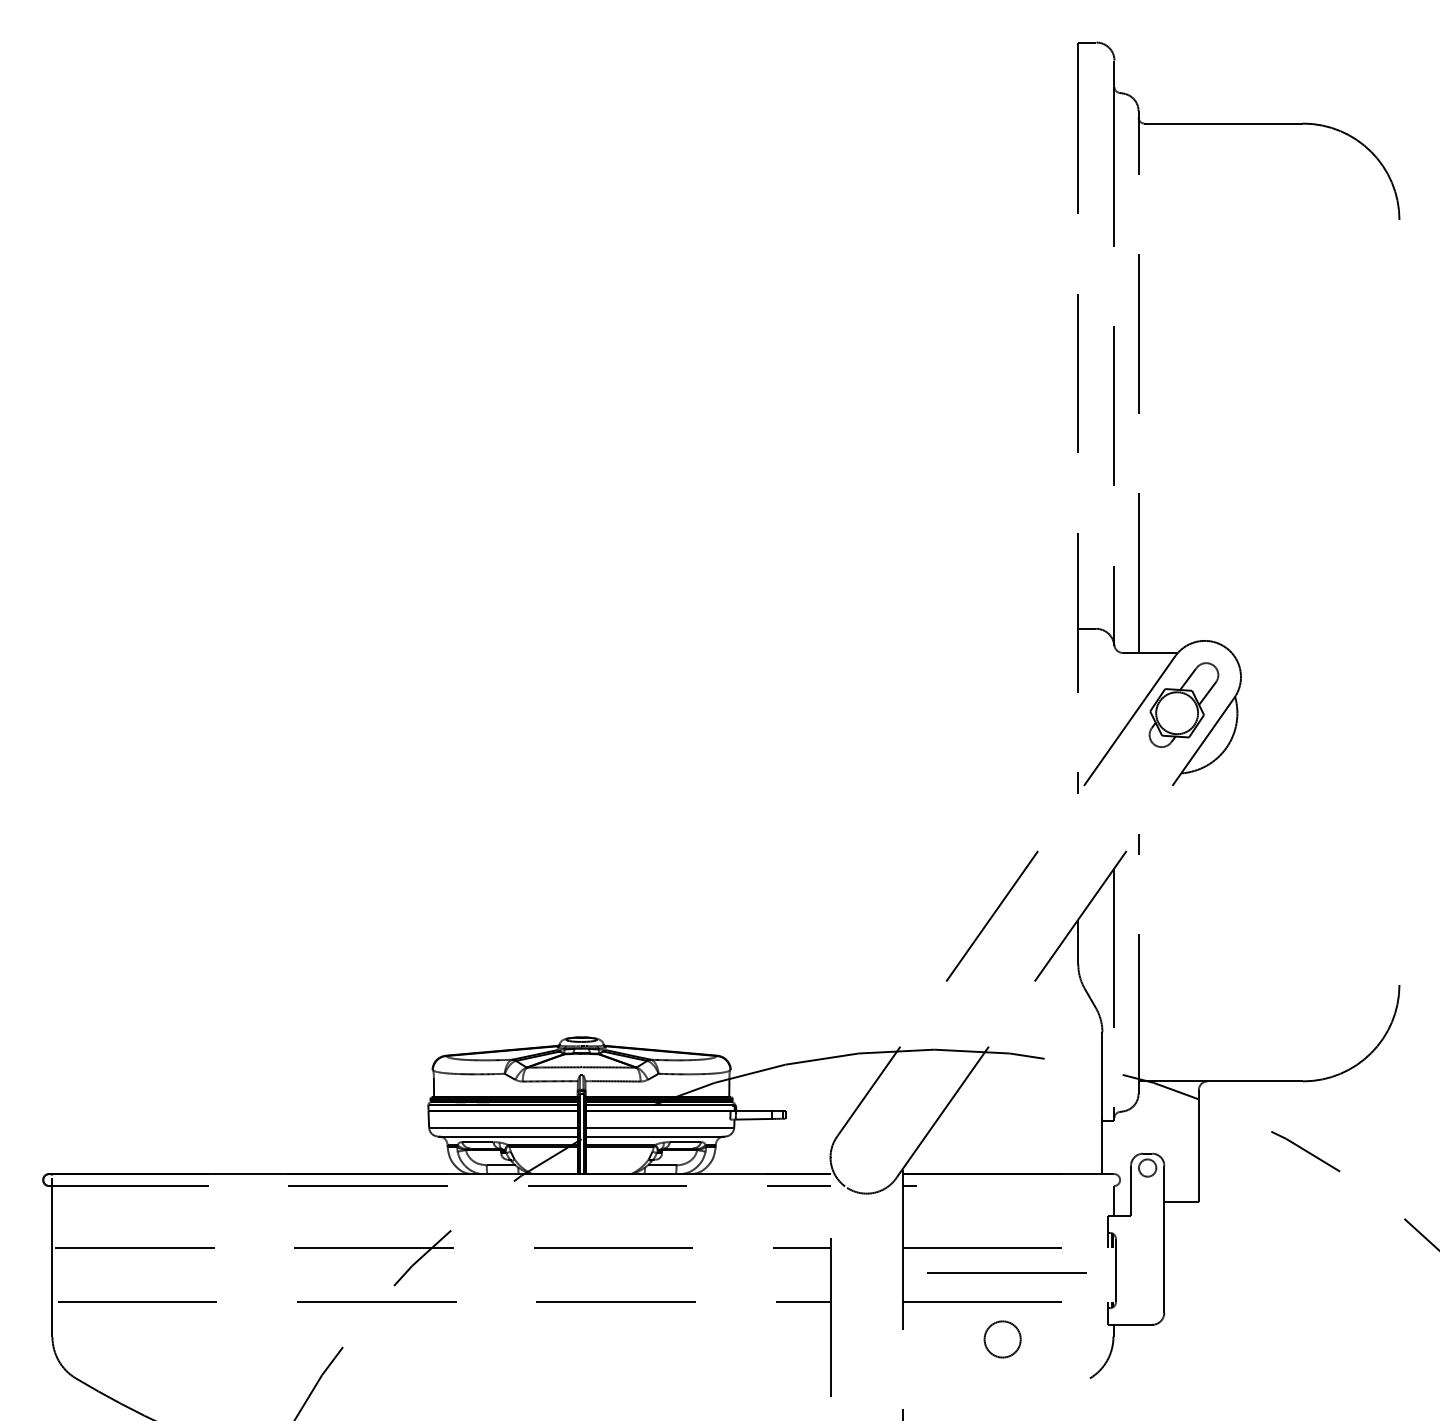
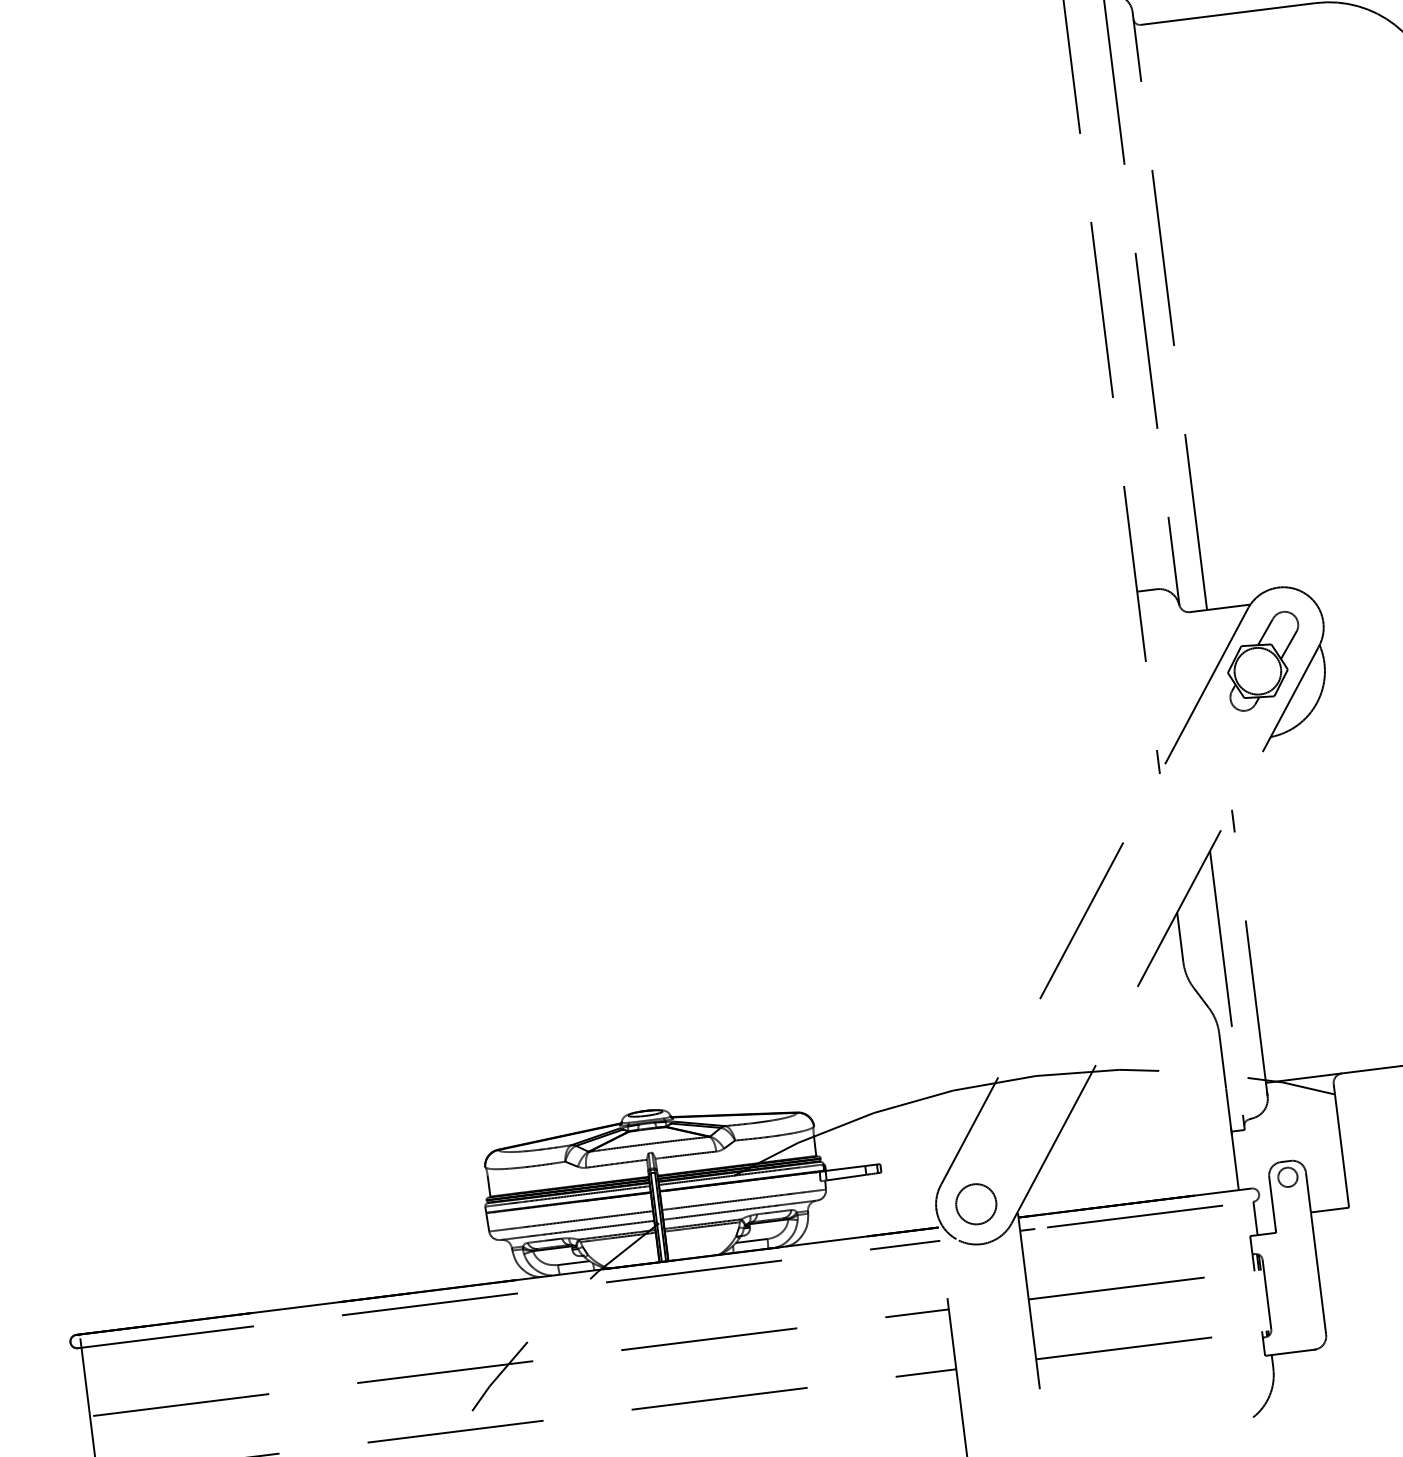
line: (1006, 1272) -> (1134, 1215), moved
circle: (1002, 1339) -> (976, 1204), moved

